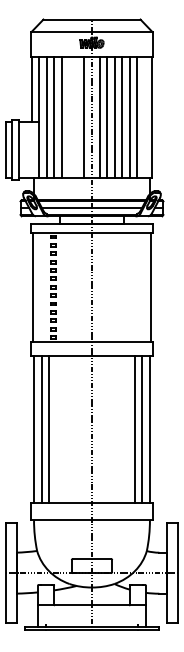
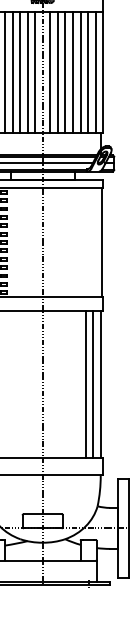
line: (69, 117) -> (20, 72), added
line: (76, 117) -> (27, 72), added
line: (144, 117) -> (95, 72), added

